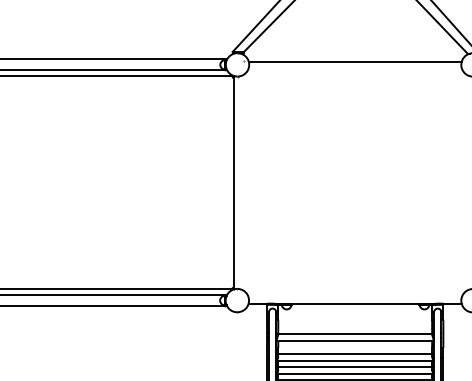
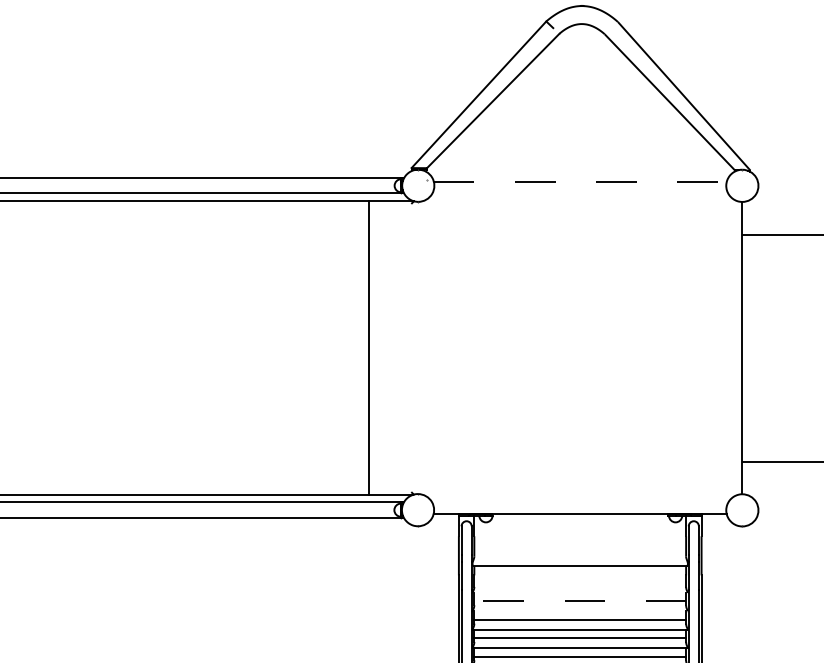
line: (355, 61) -> (580, 181), solid -> dashed
line: (234, 182) -> (369, 347), moved
line: (355, 333) -> (580, 555), removed
line: (355, 353) -> (580, 583), removed
line: (354, 361) -> (579, 593), removed
line: (355, 366) -> (580, 601), solid -> dashed
line: (354, 374) -> (579, 611), removed

